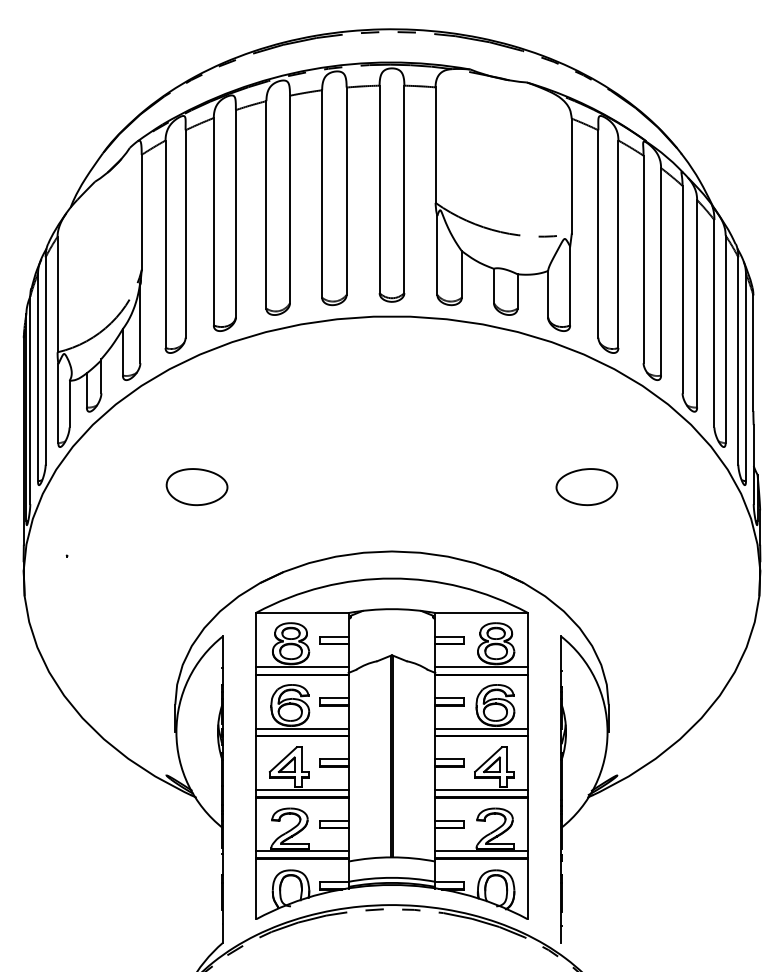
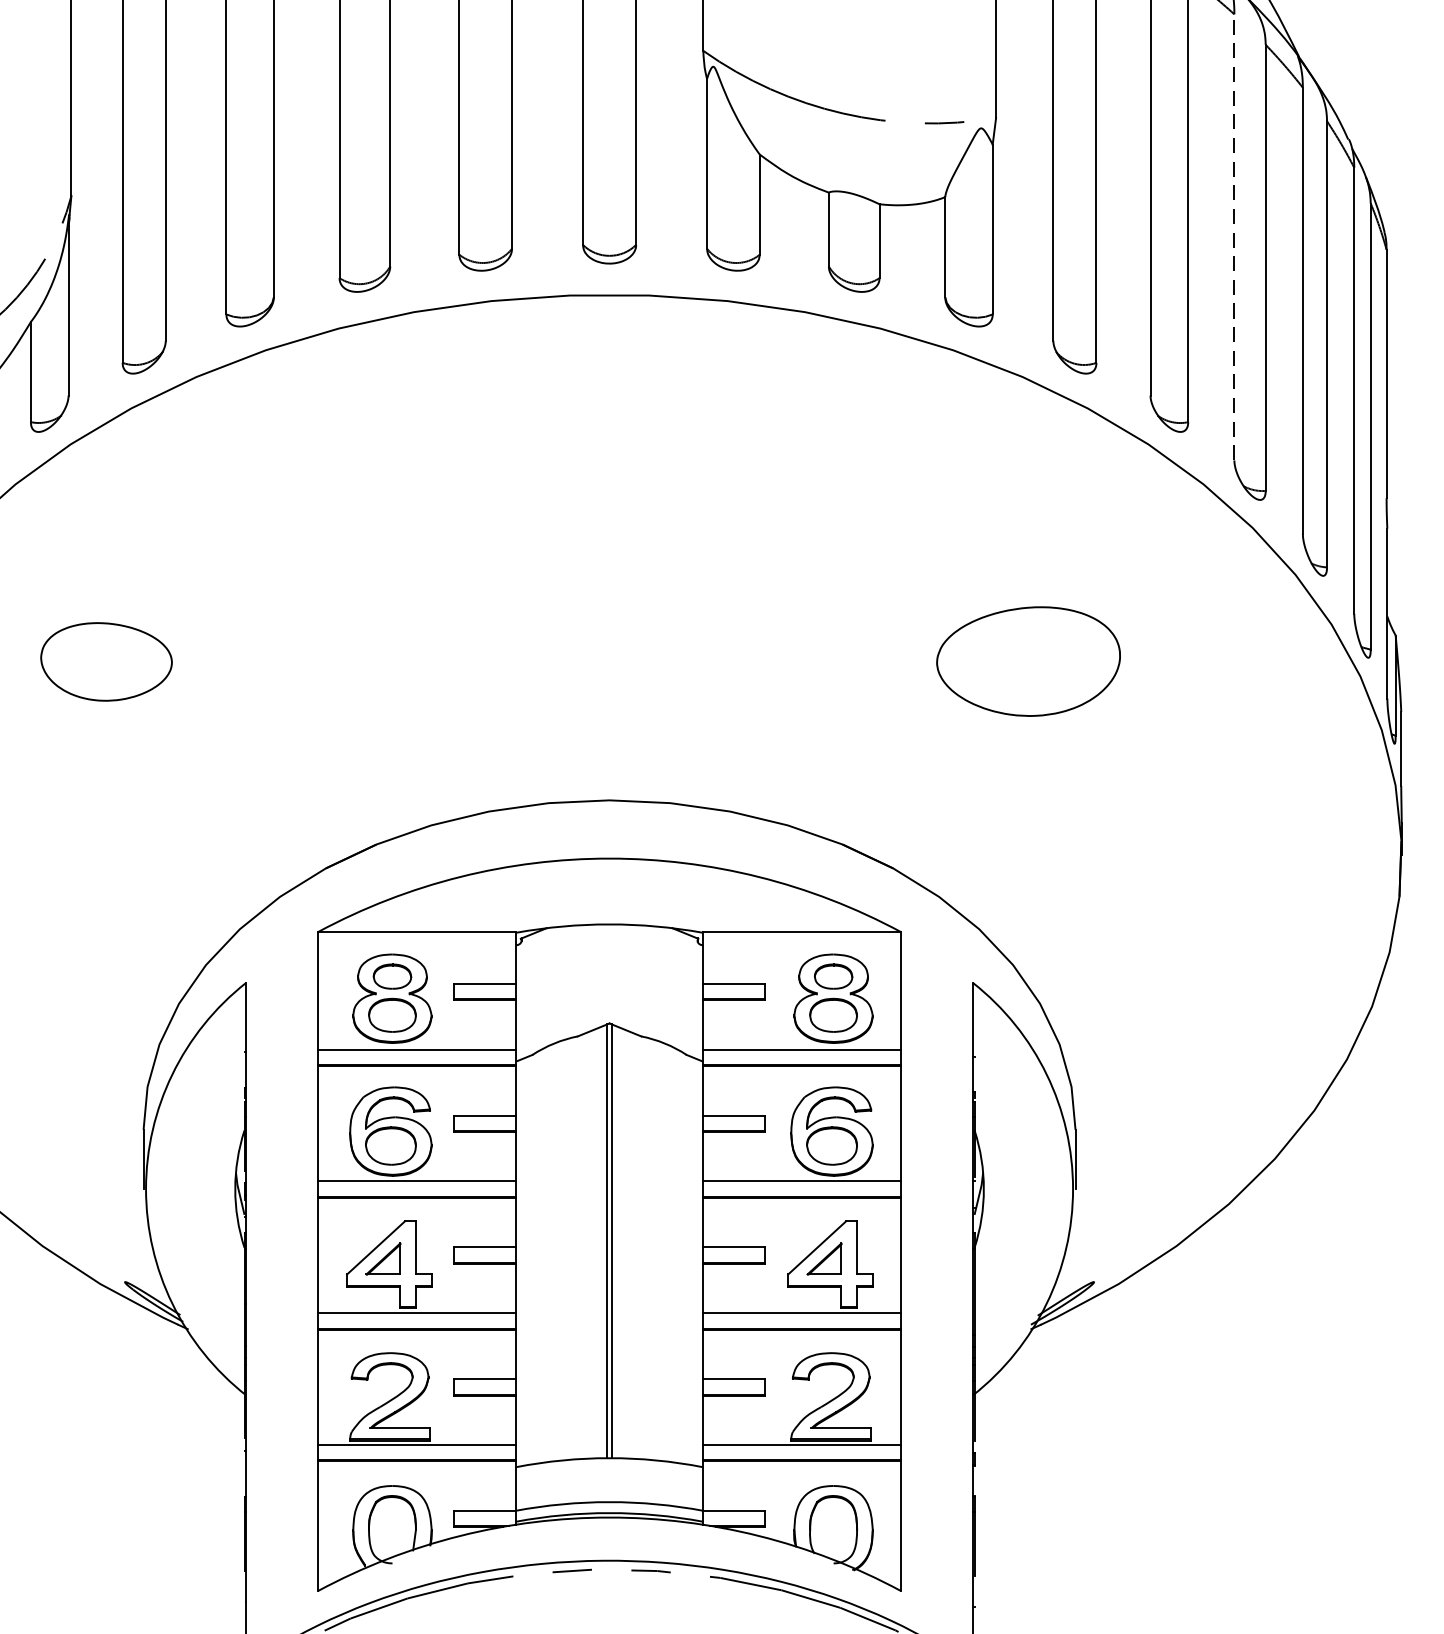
line: (682, 289) -> (1234, 237), solid -> dashed
part: (196, 487) -> (105, 662), moved
part: (586, 487) -> (1027, 662), size x1.4

